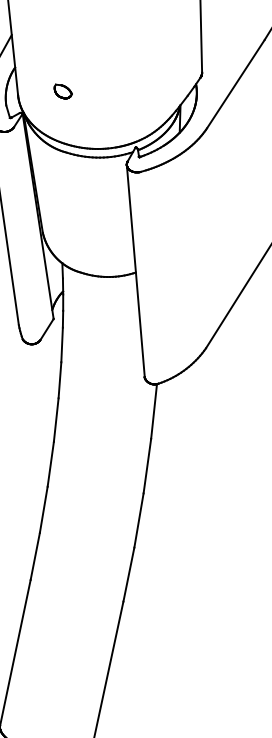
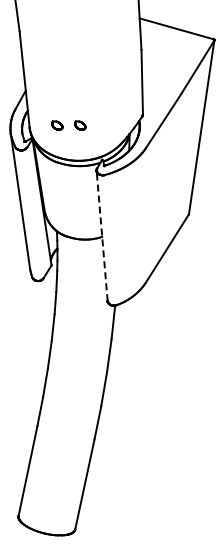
part: (100, 91) -> (80, 125), added
line: (136, 270) -> (102, 235), solid -> dashed

